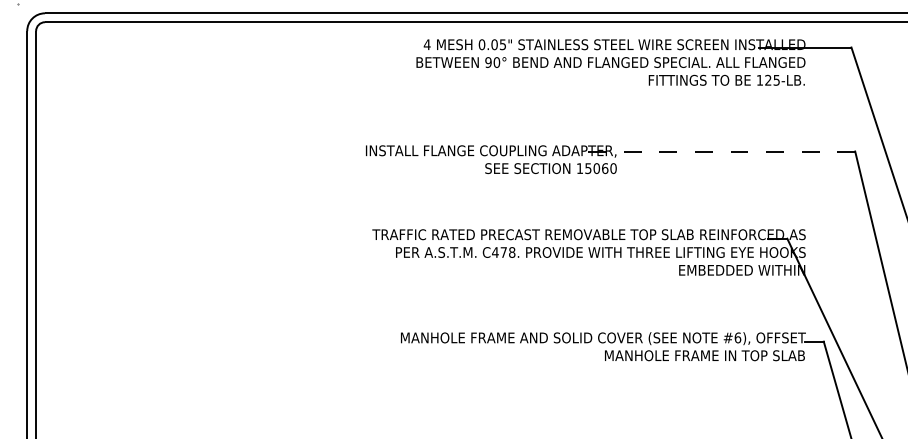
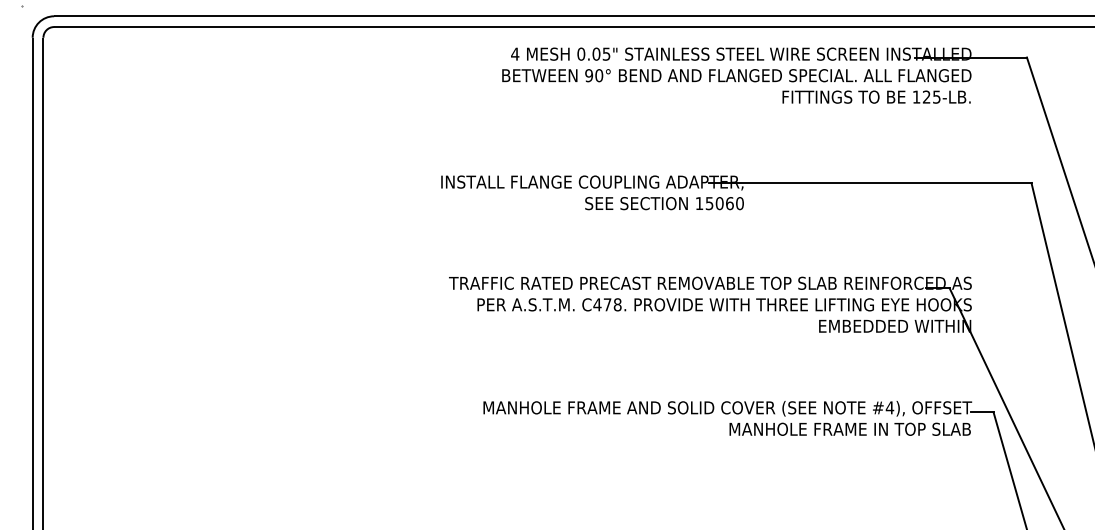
line: (721, 151) -> (870, 182), dashed -> solid
text: (737, 337) -> (889, 407), #6), -> #4),

